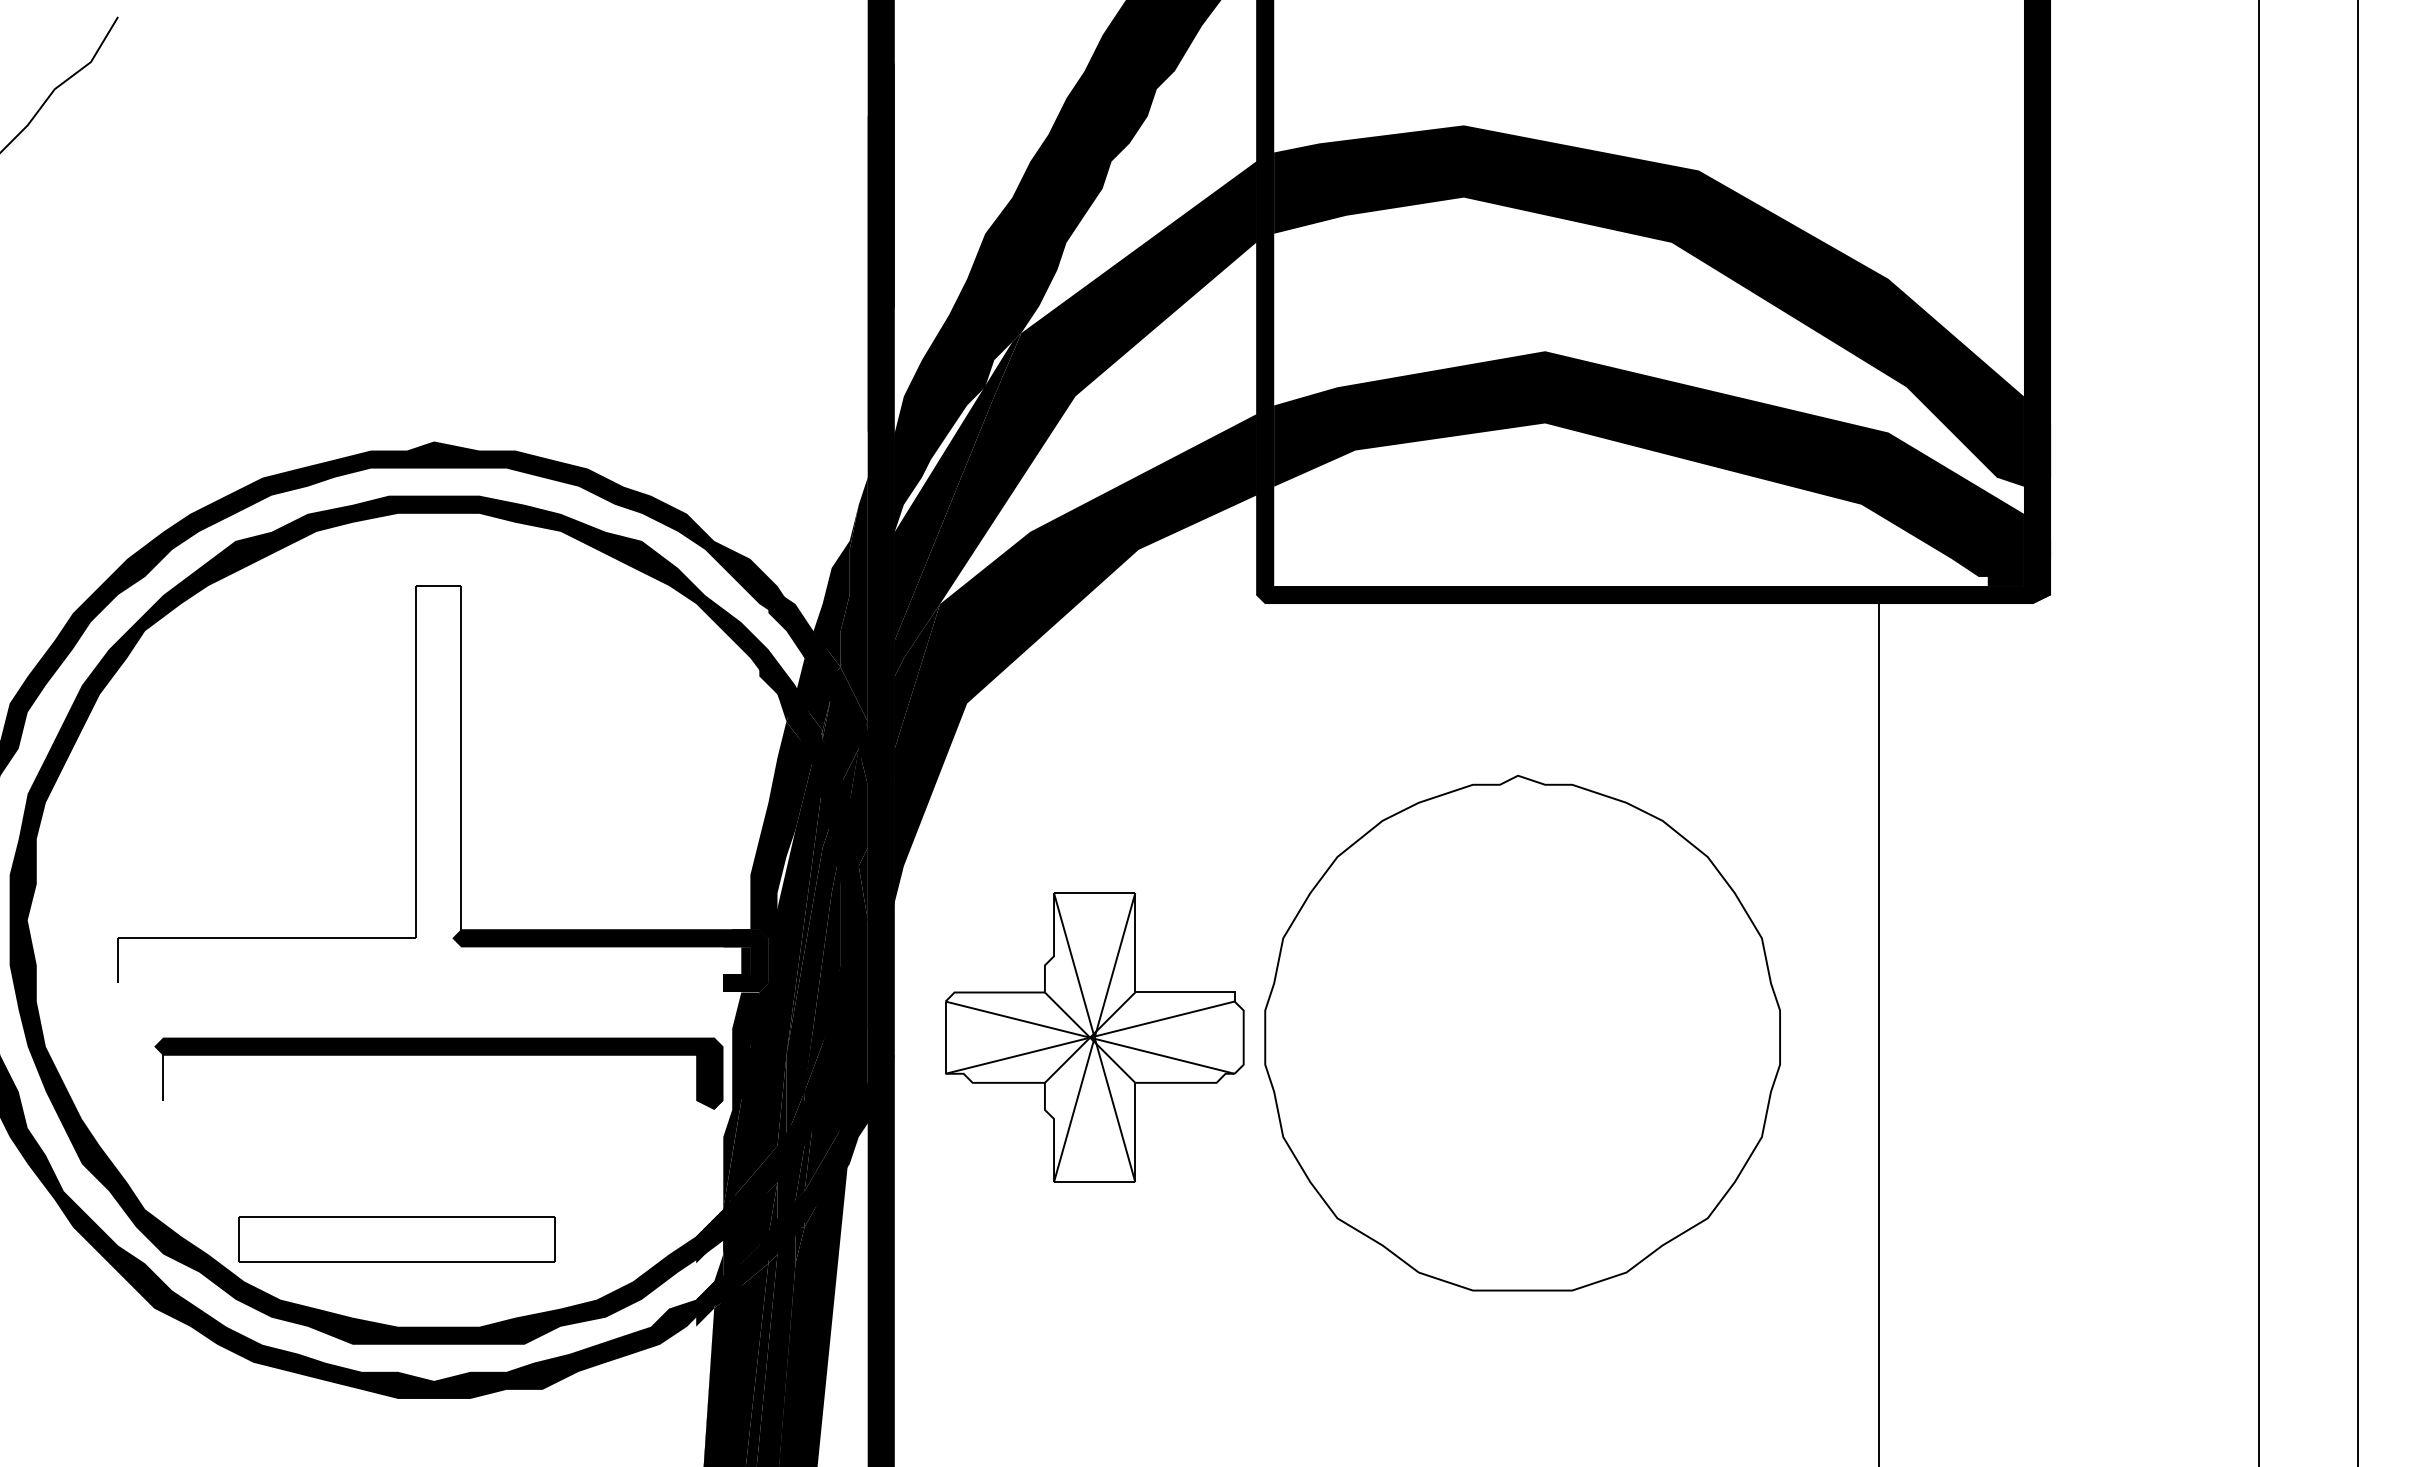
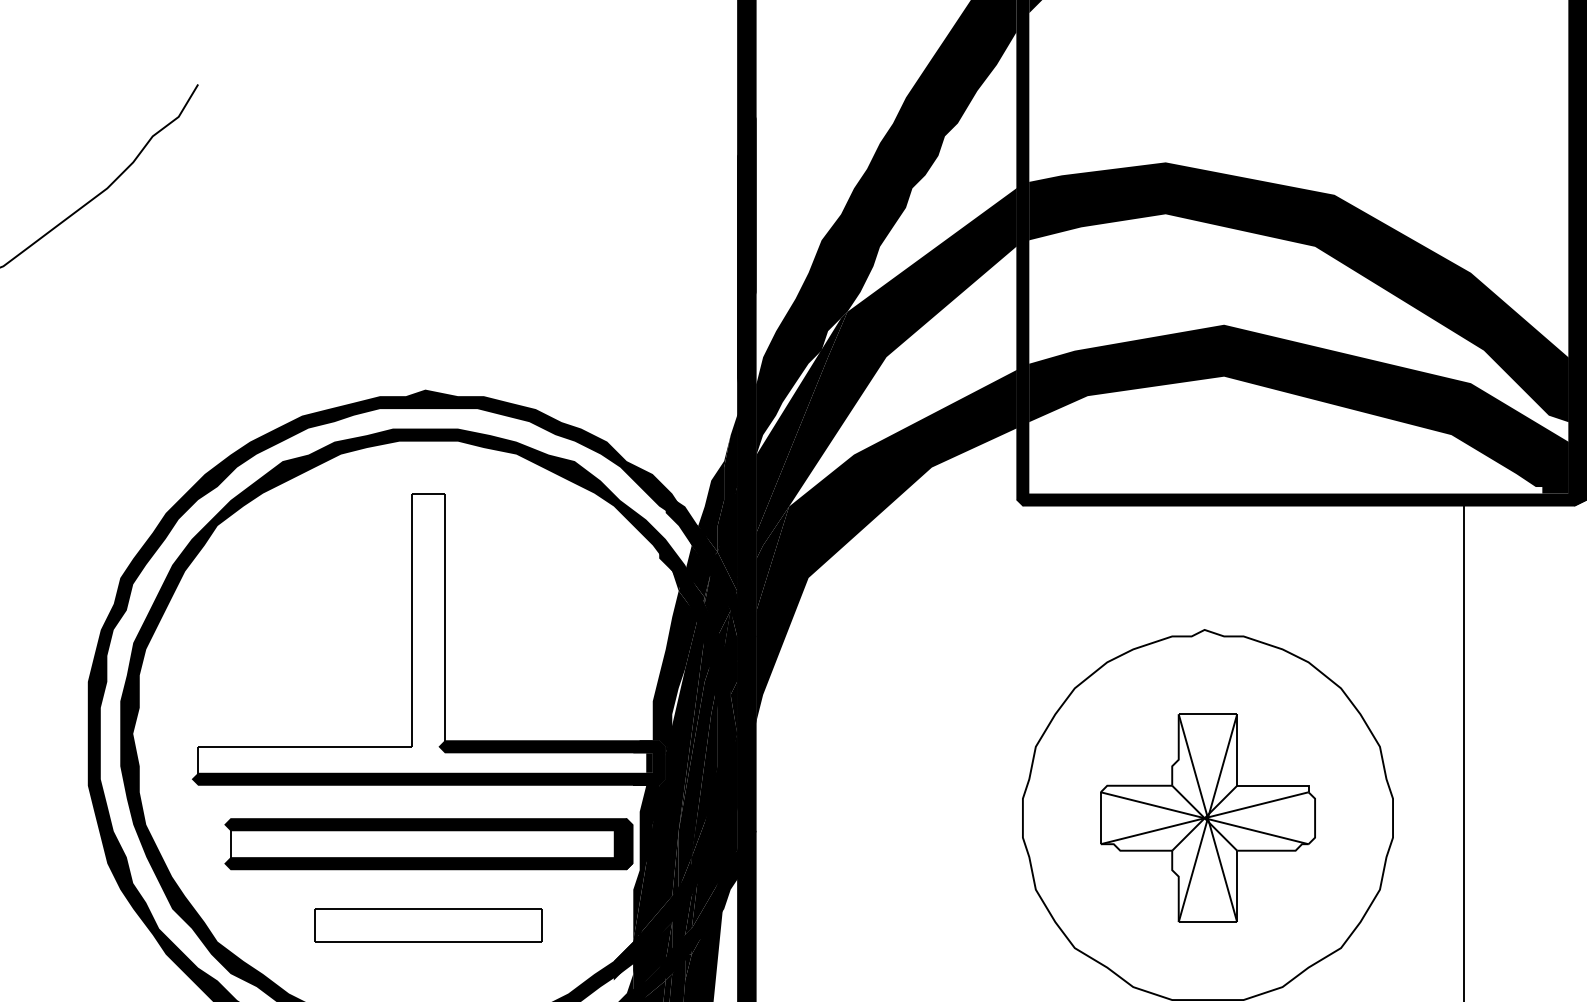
fill: (438, 983) -> (428, 779), added
part: (1094, 1037) -> (1207, 818), moved
fill: (438, 1100) -> (428, 863), added
part: (396, 1239) -> (428, 925), moved

